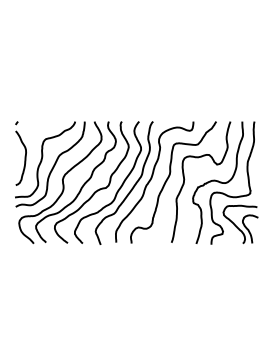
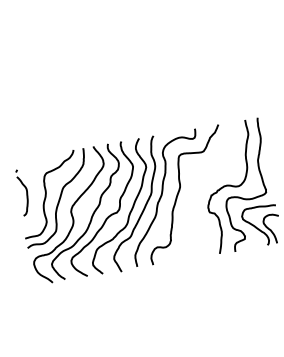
part: (20, 153) -> (22, 192), size x0.7
curve: (185, 179) -> (197, 189), removed

